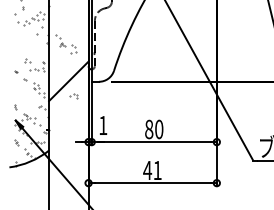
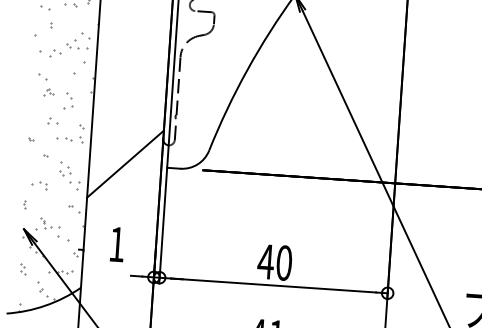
part: (66, 44) -> (56, 91), moved
part: (73, 96) -> (39, 185), moved
text: (103, 125) -> (117, 244), moved
text: (148, 129) -> (264, 261), 80 -> 40

